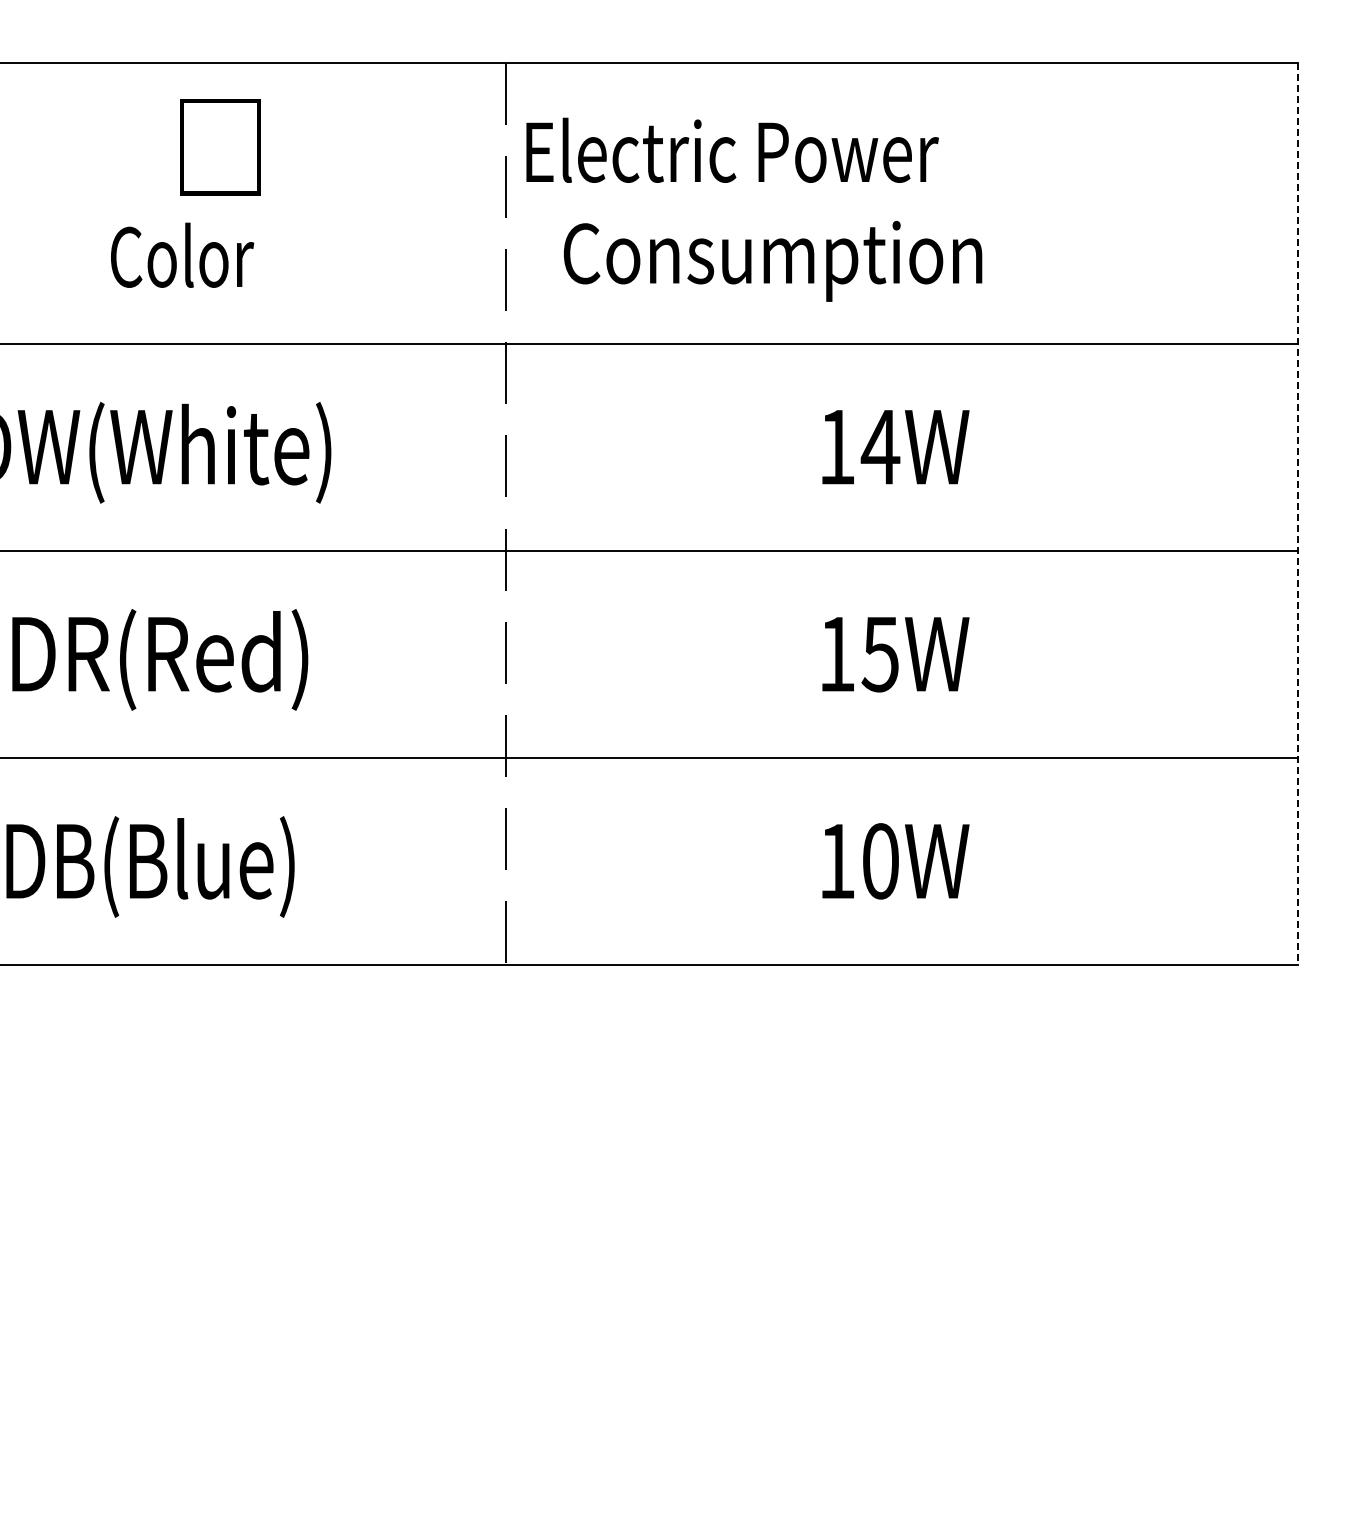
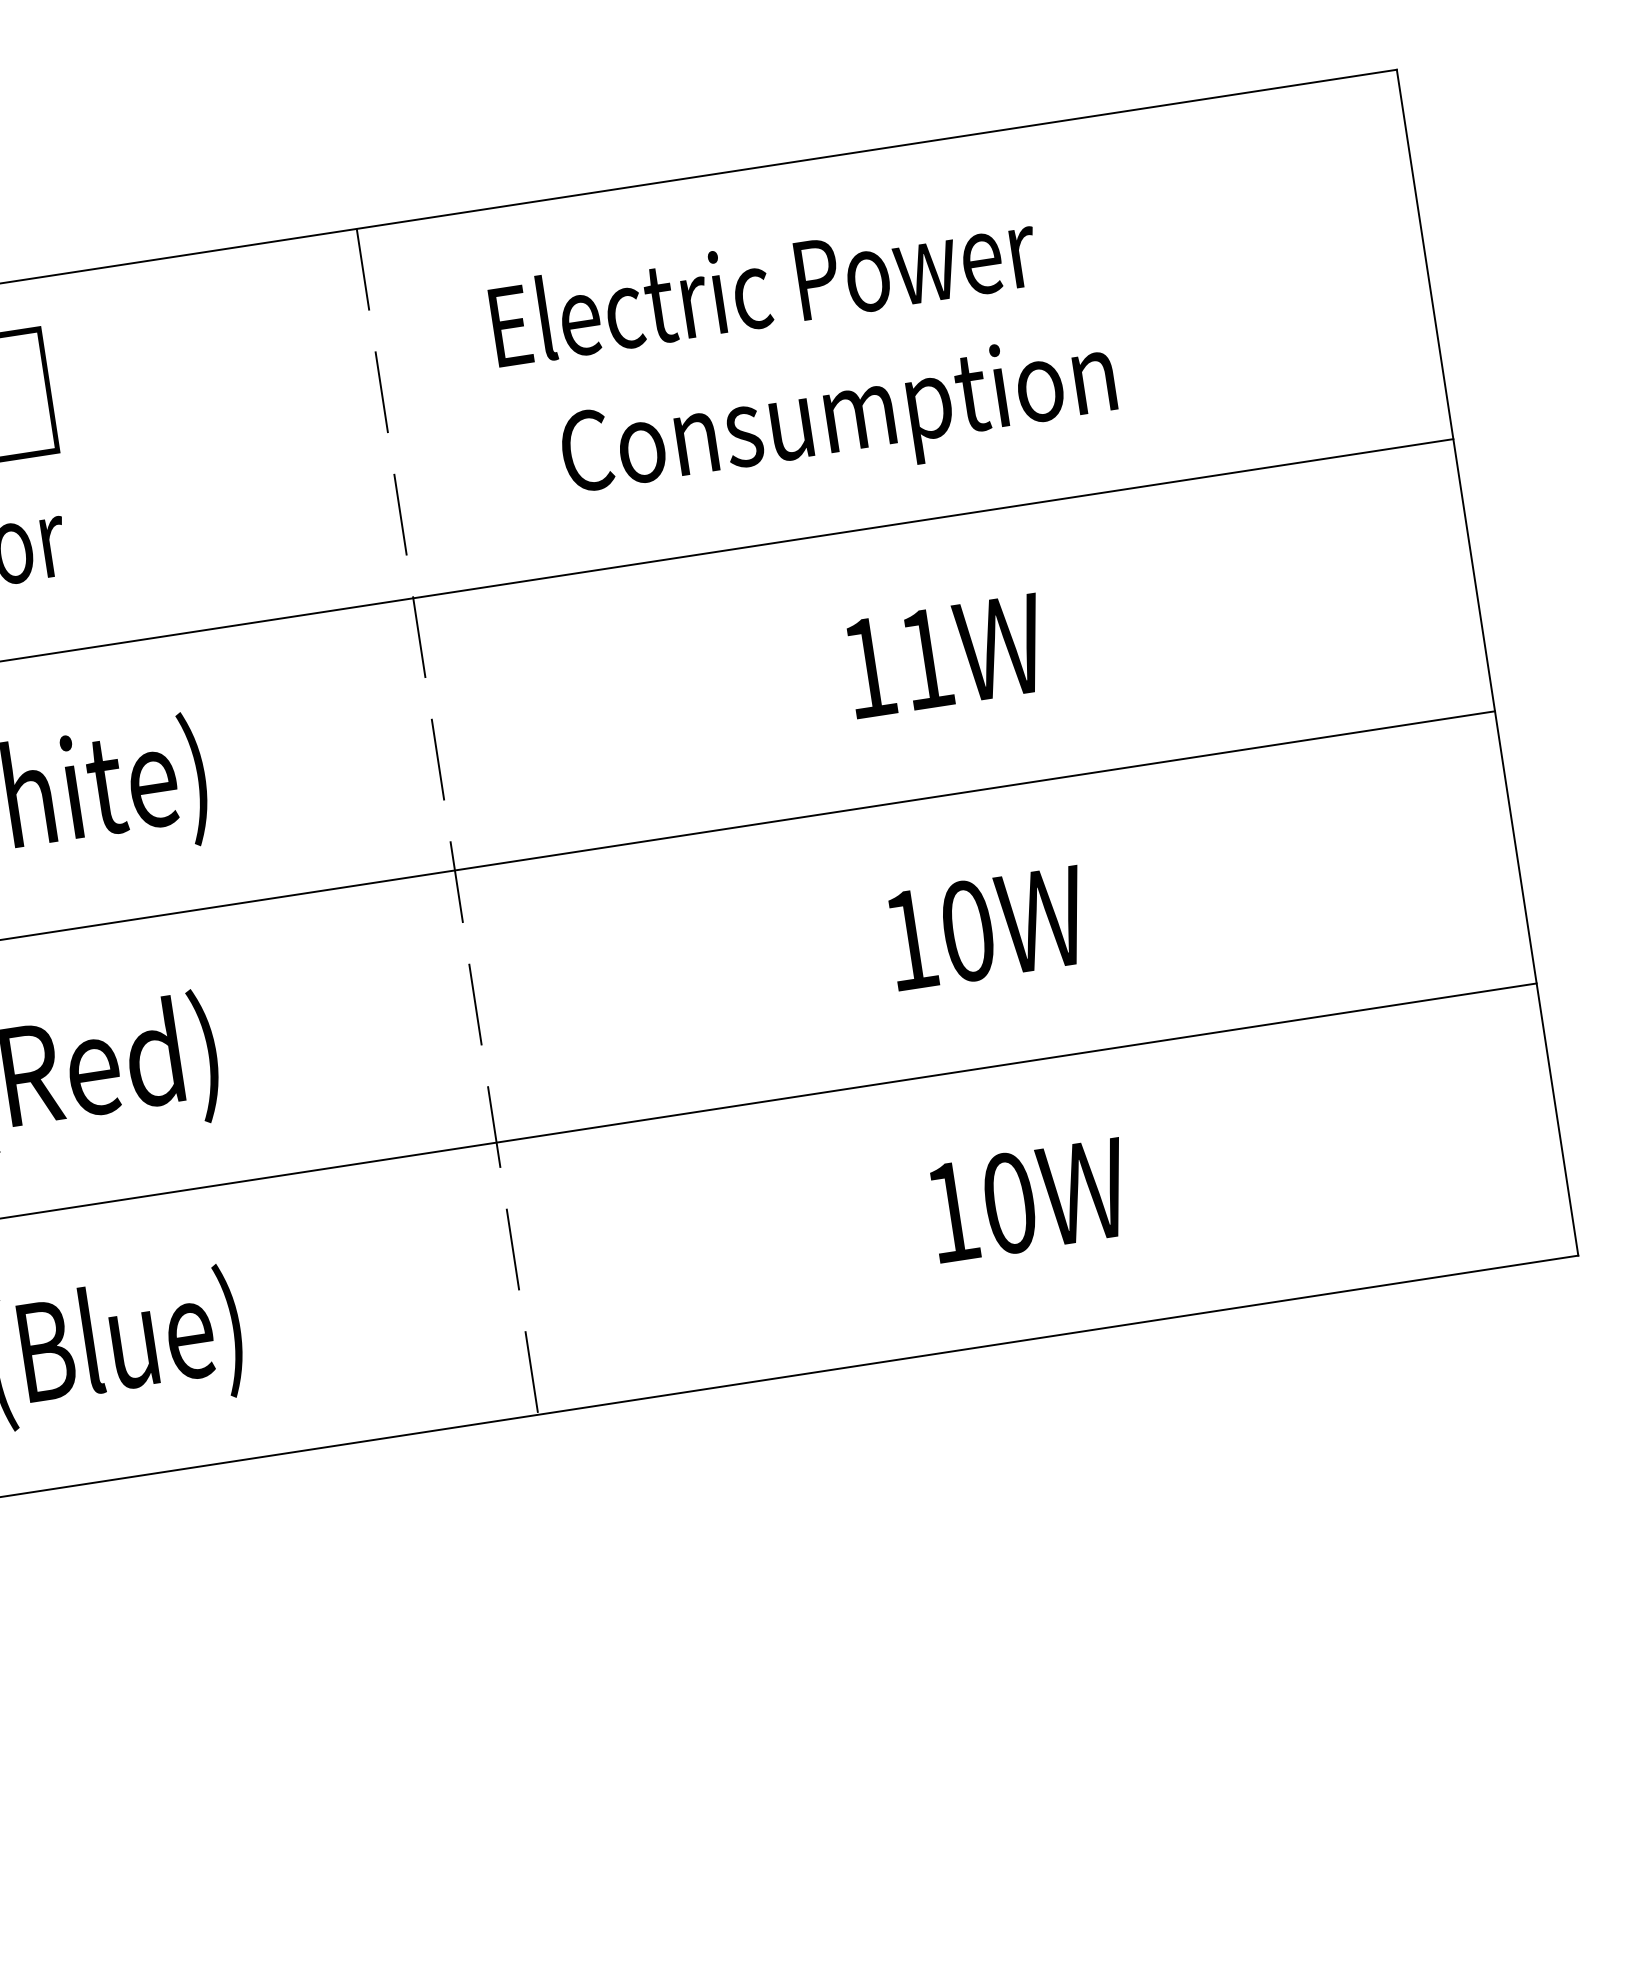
text: (754, 209) -> (804, 357), moved
text: (880, 447) -> (926, 659), 14W -> 11W
line: (1297, 514) -> (1487, 663), dashed -> solid
text: (879, 654) -> (966, 931), 15W -> 10W

